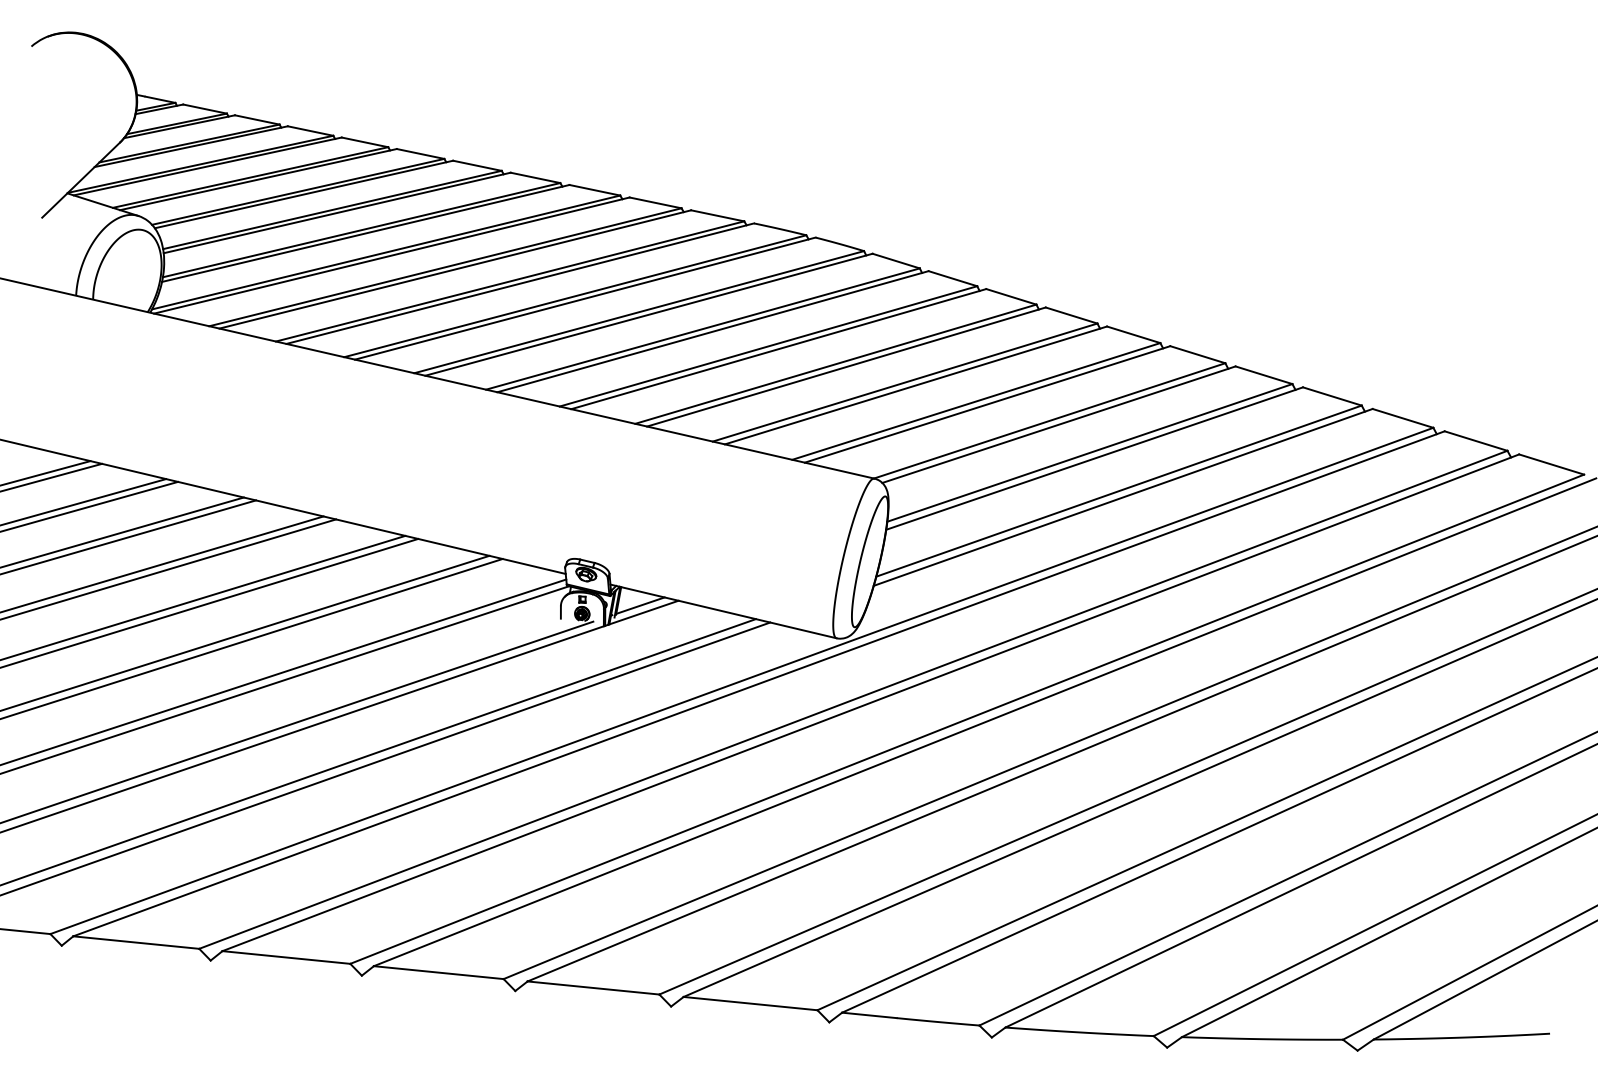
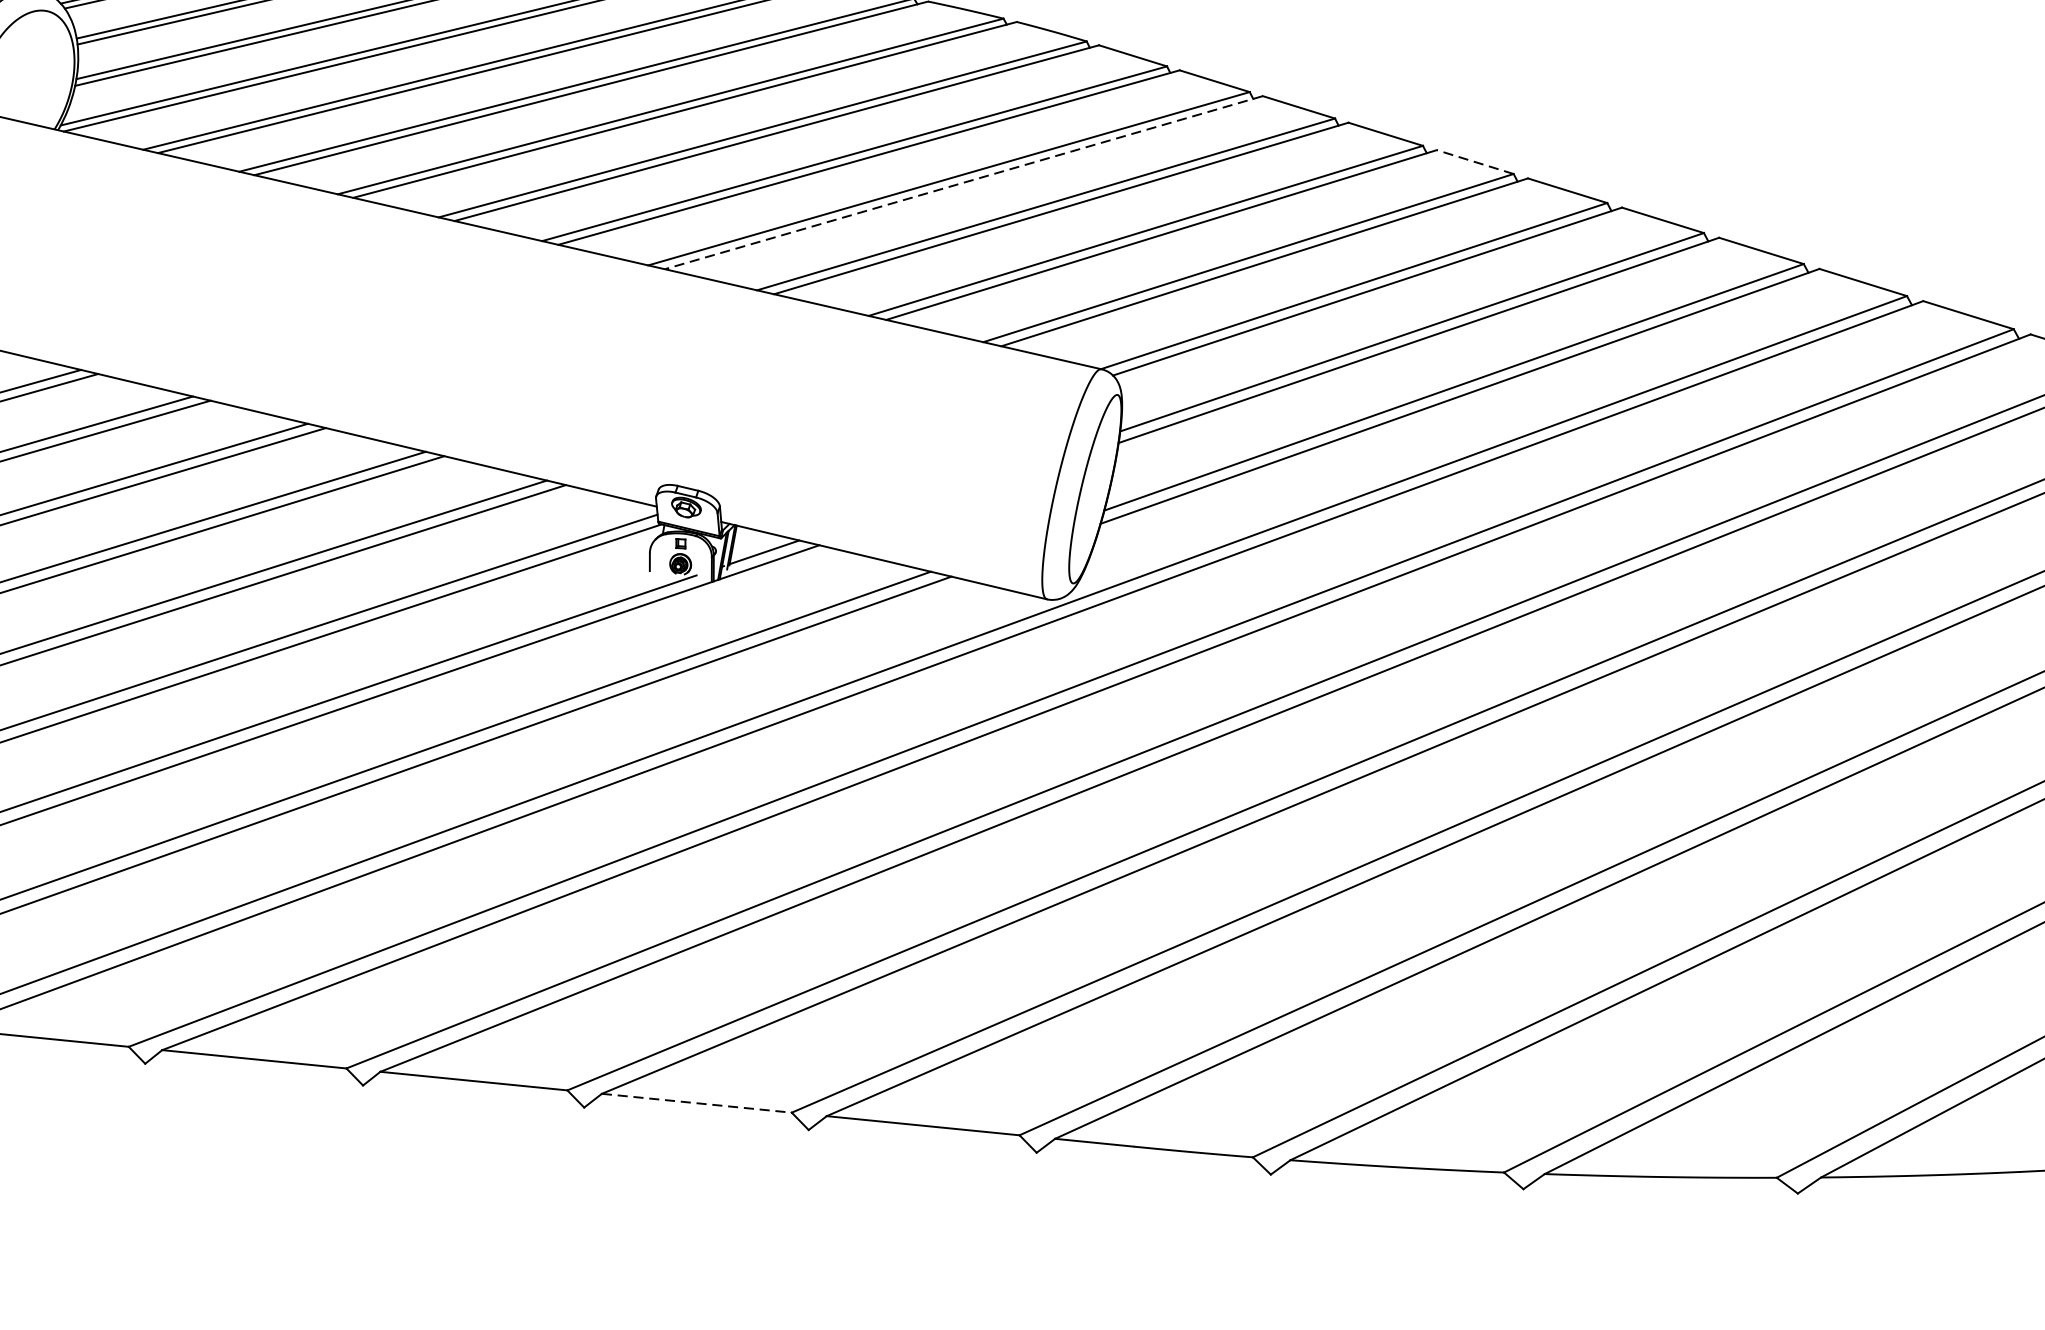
line: (1133, 334) -> (1474, 161), solid -> dashed
line: (778, 349) -> (963, 183), solid -> dashed
line: (594, 988) -> (698, 1103), solid -> dashed

